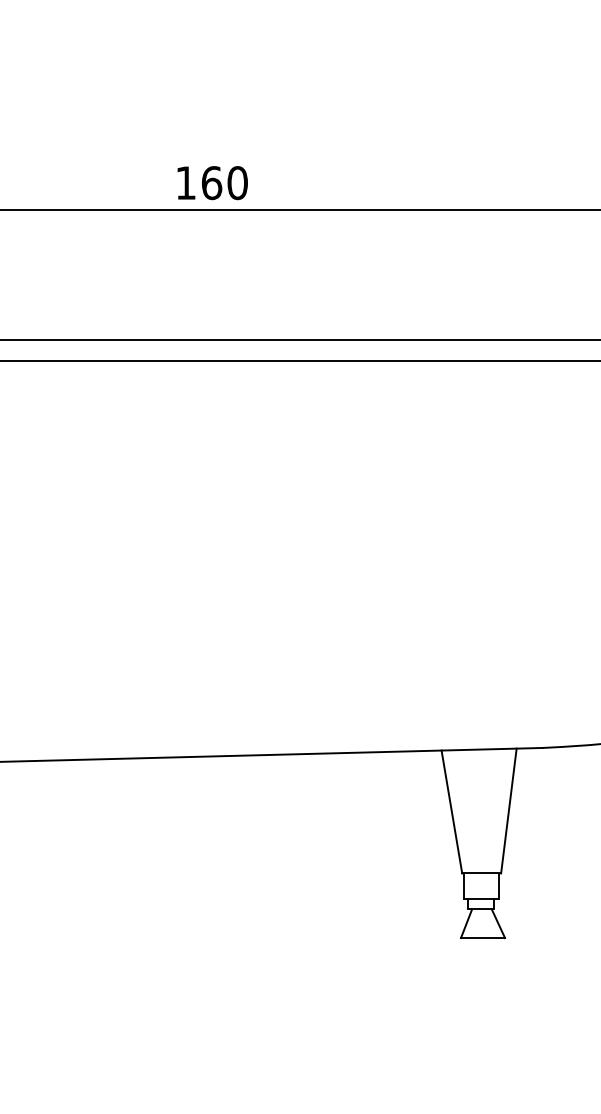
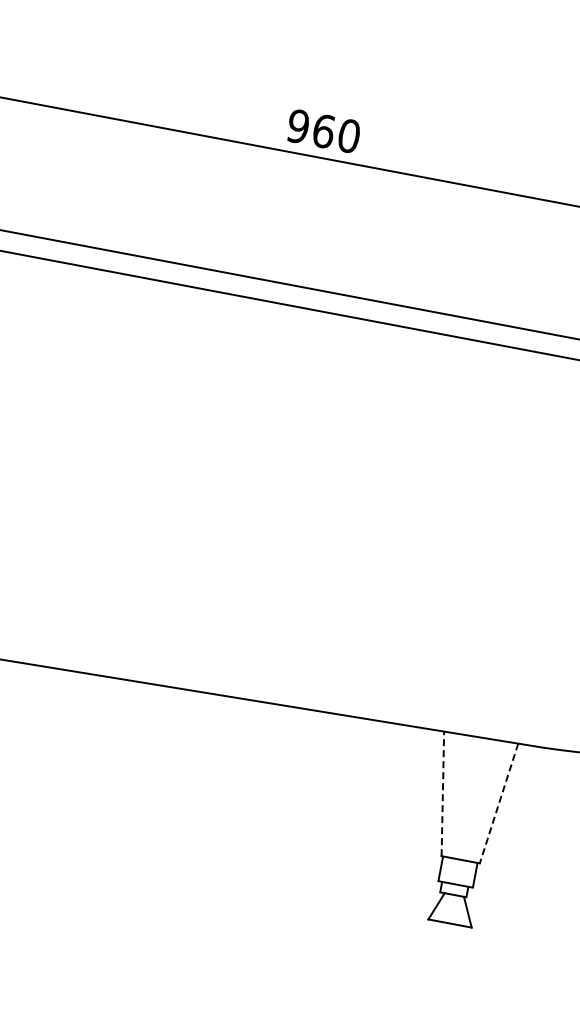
text: (185, 183) -> (297, 126), 160 -> 960
line: (451, 811) -> (442, 793), solid -> dashed
line: (508, 811) -> (498, 803), solid -> dashed

